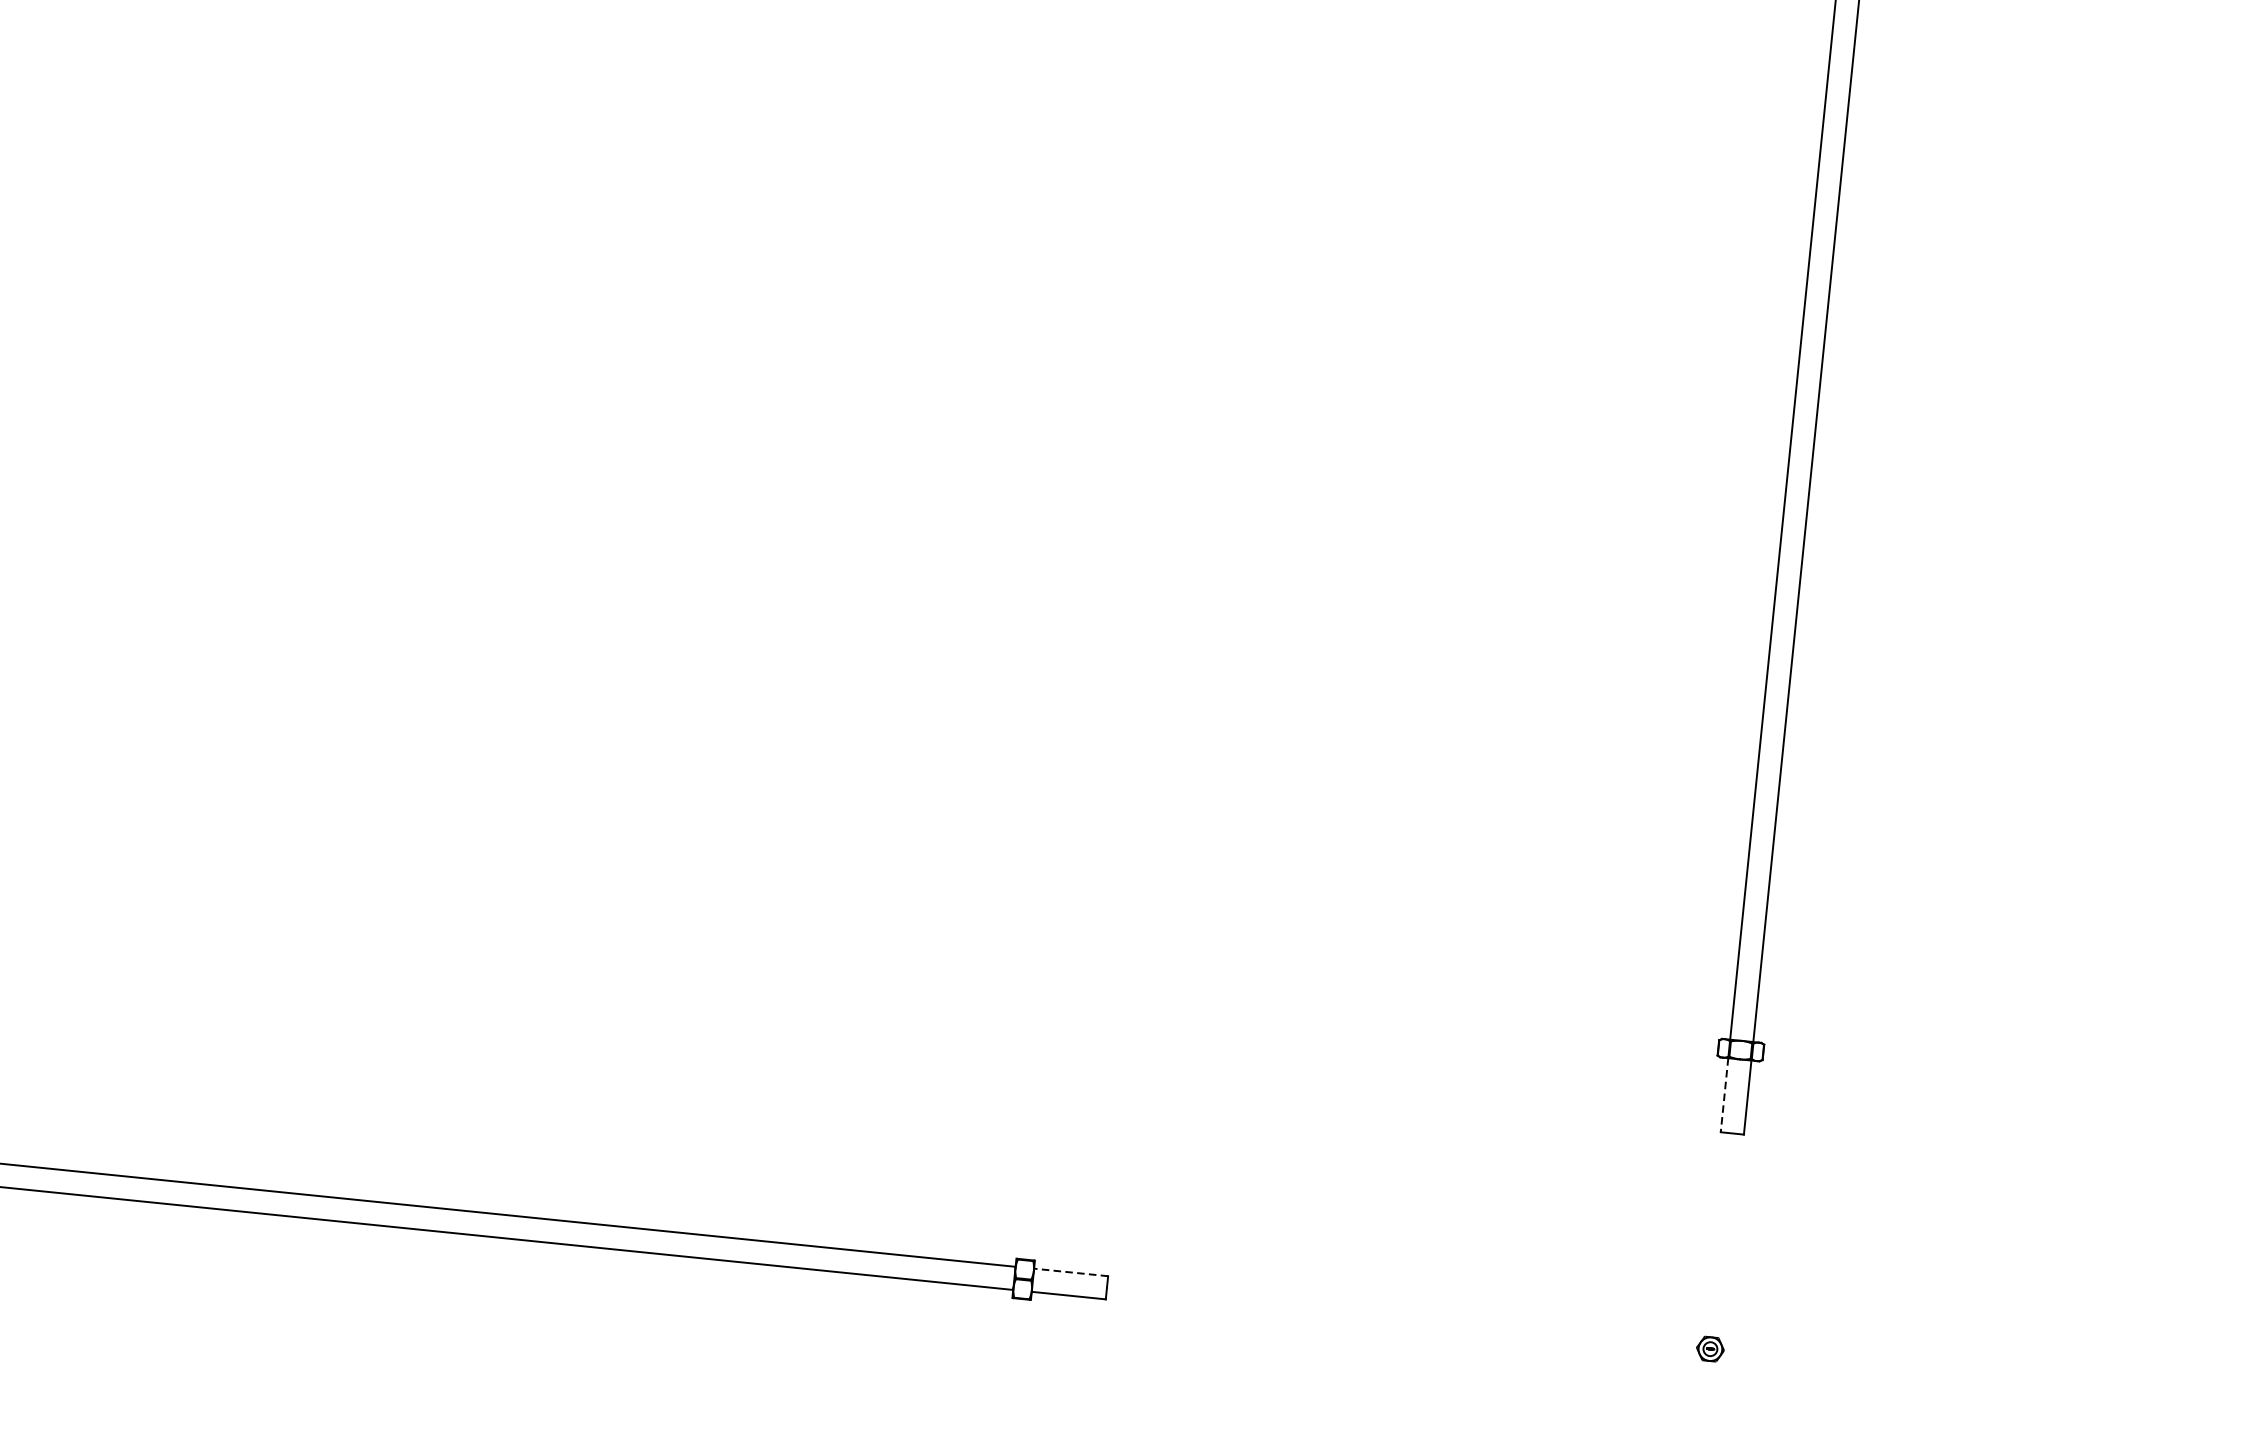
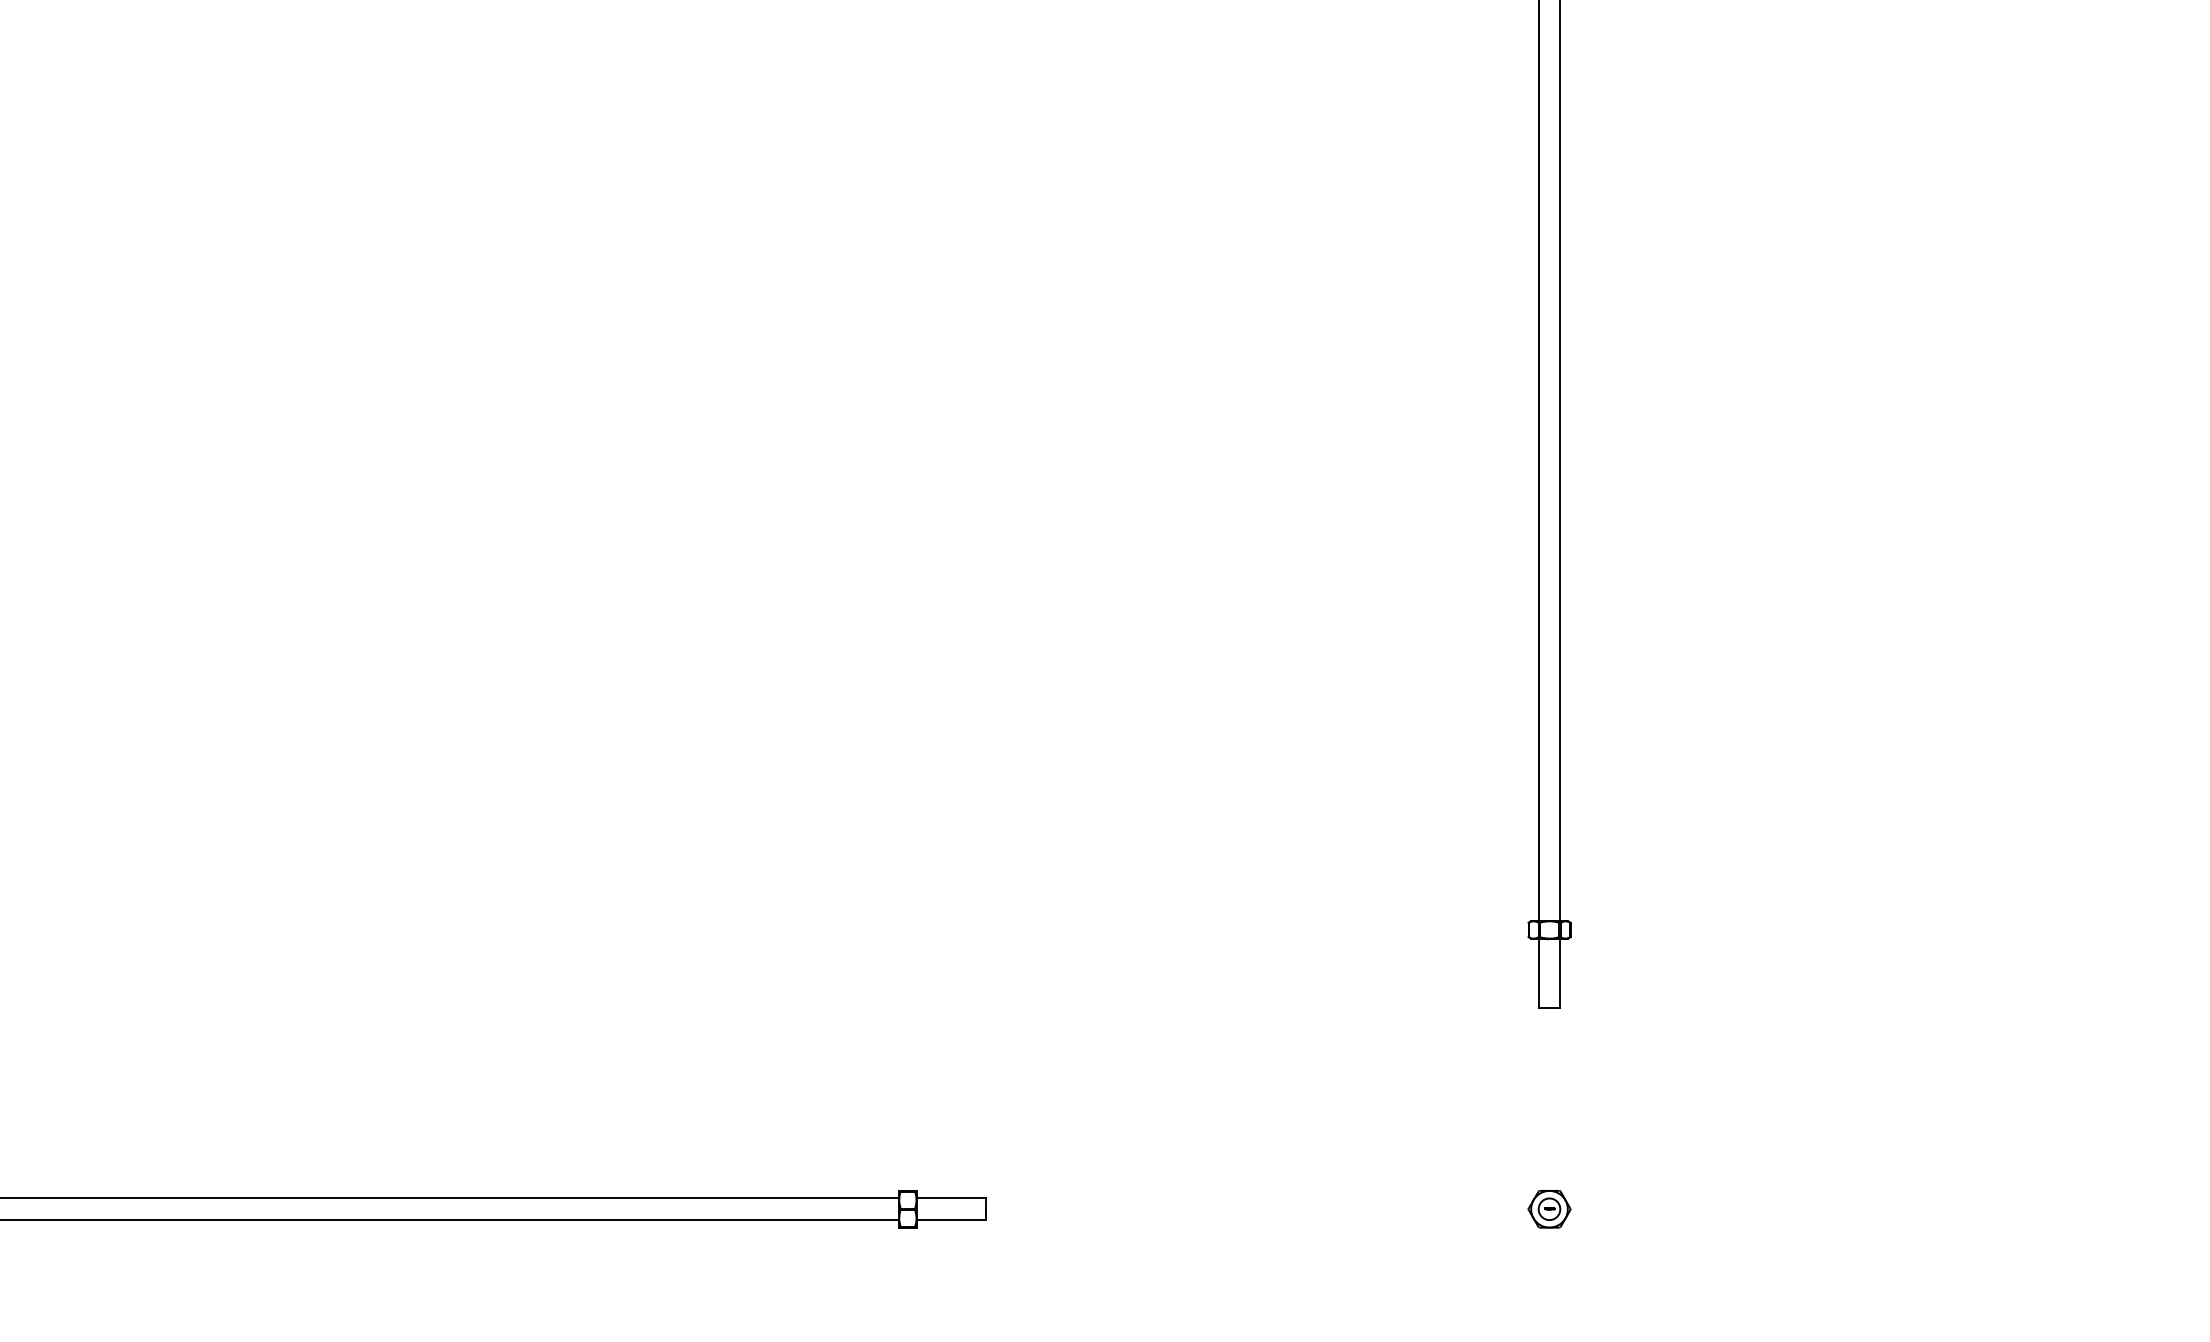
line: (1724, 1095) -> (1538, 973), dashed -> solid
line: (1071, 1272) -> (951, 1198), dashed -> solid
part: (1710, 1349) -> (1549, 1209), size x1.67

